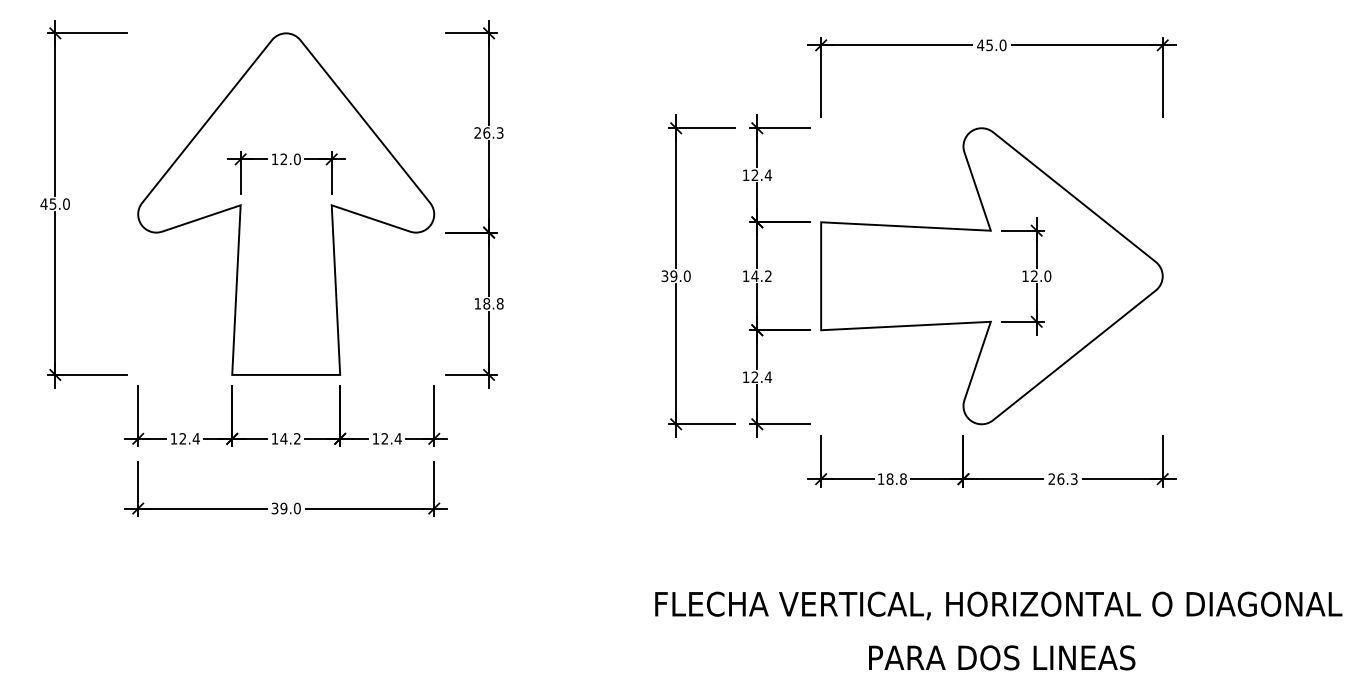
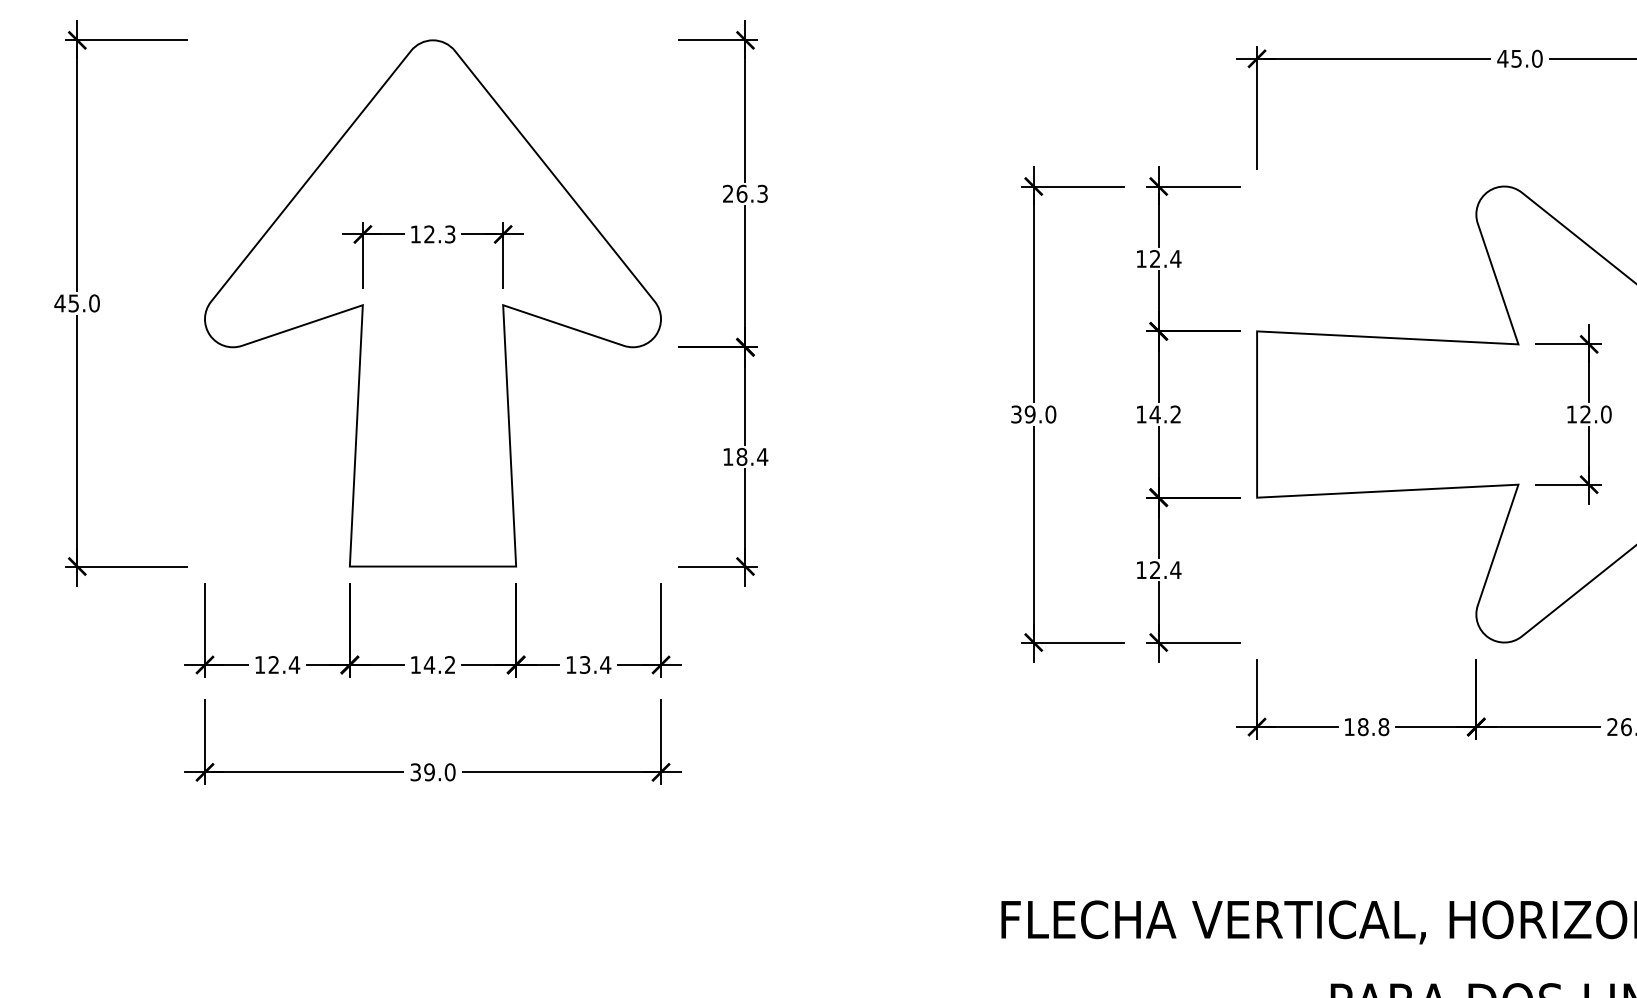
text: (296, 159) -> (448, 234), 12.0 -> 12.3
text: (499, 303) -> (761, 456), 18.8 -> 18.4
text: (384, 438) -> (584, 664), 12.4 -> 13.4

